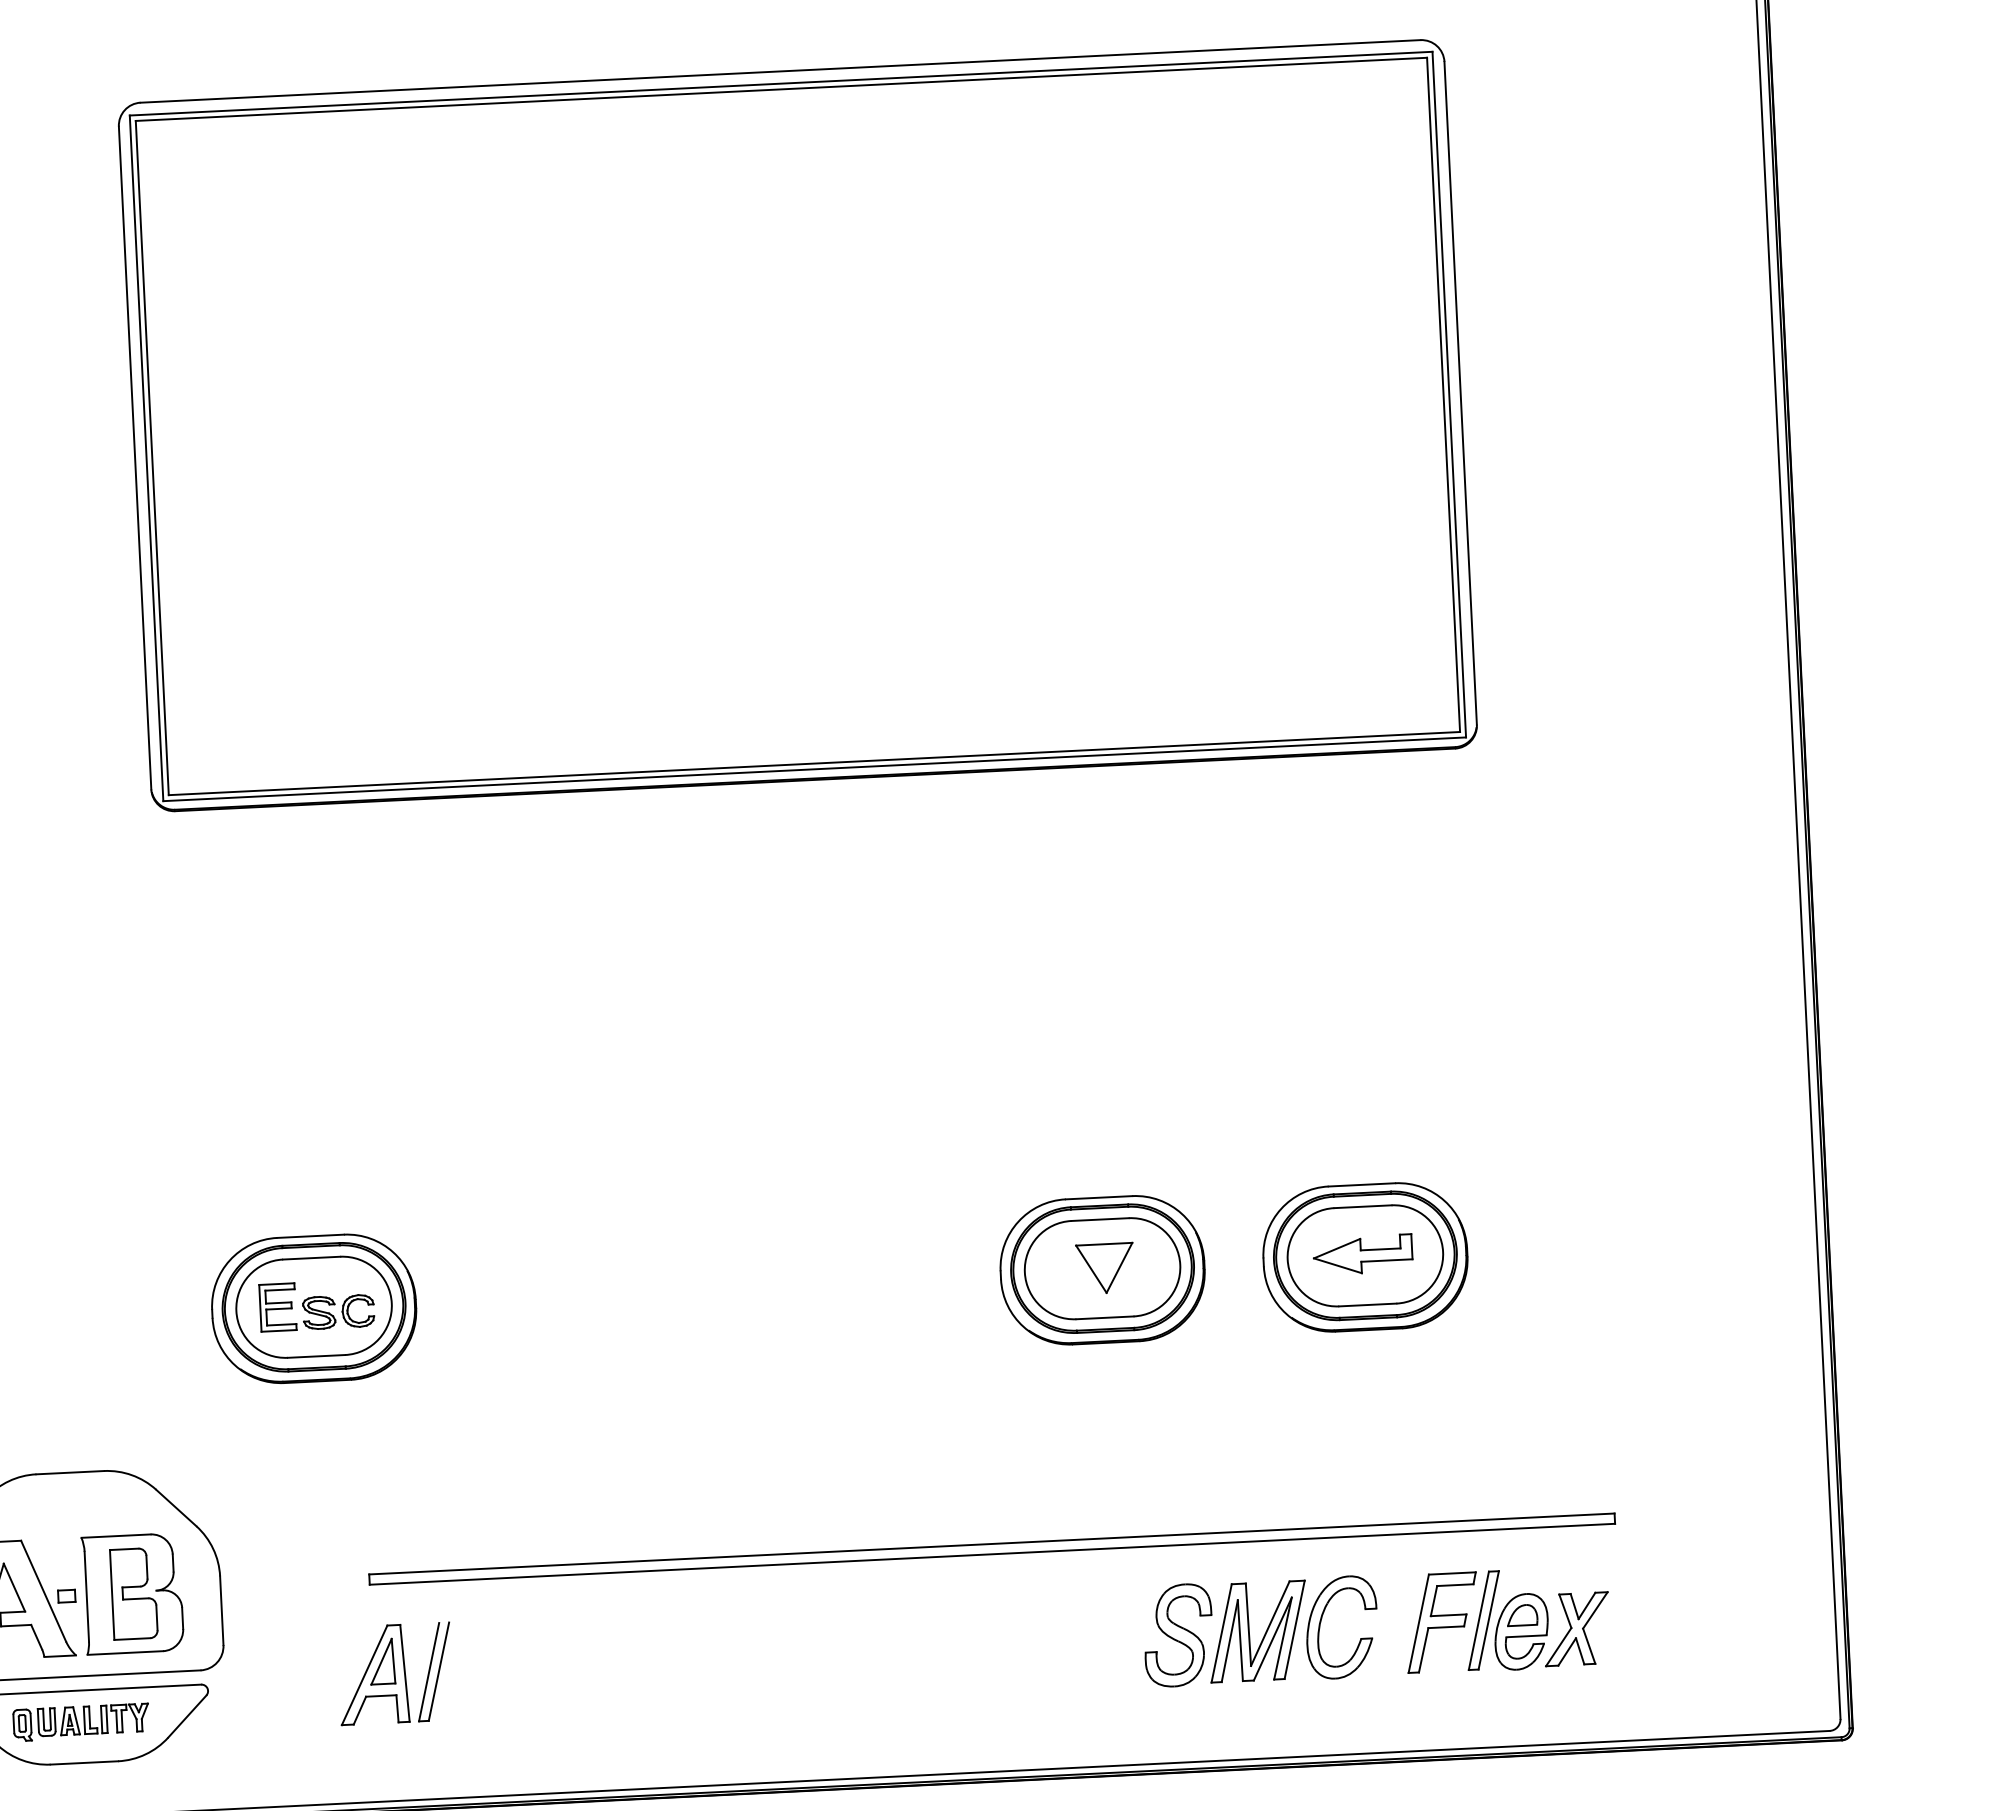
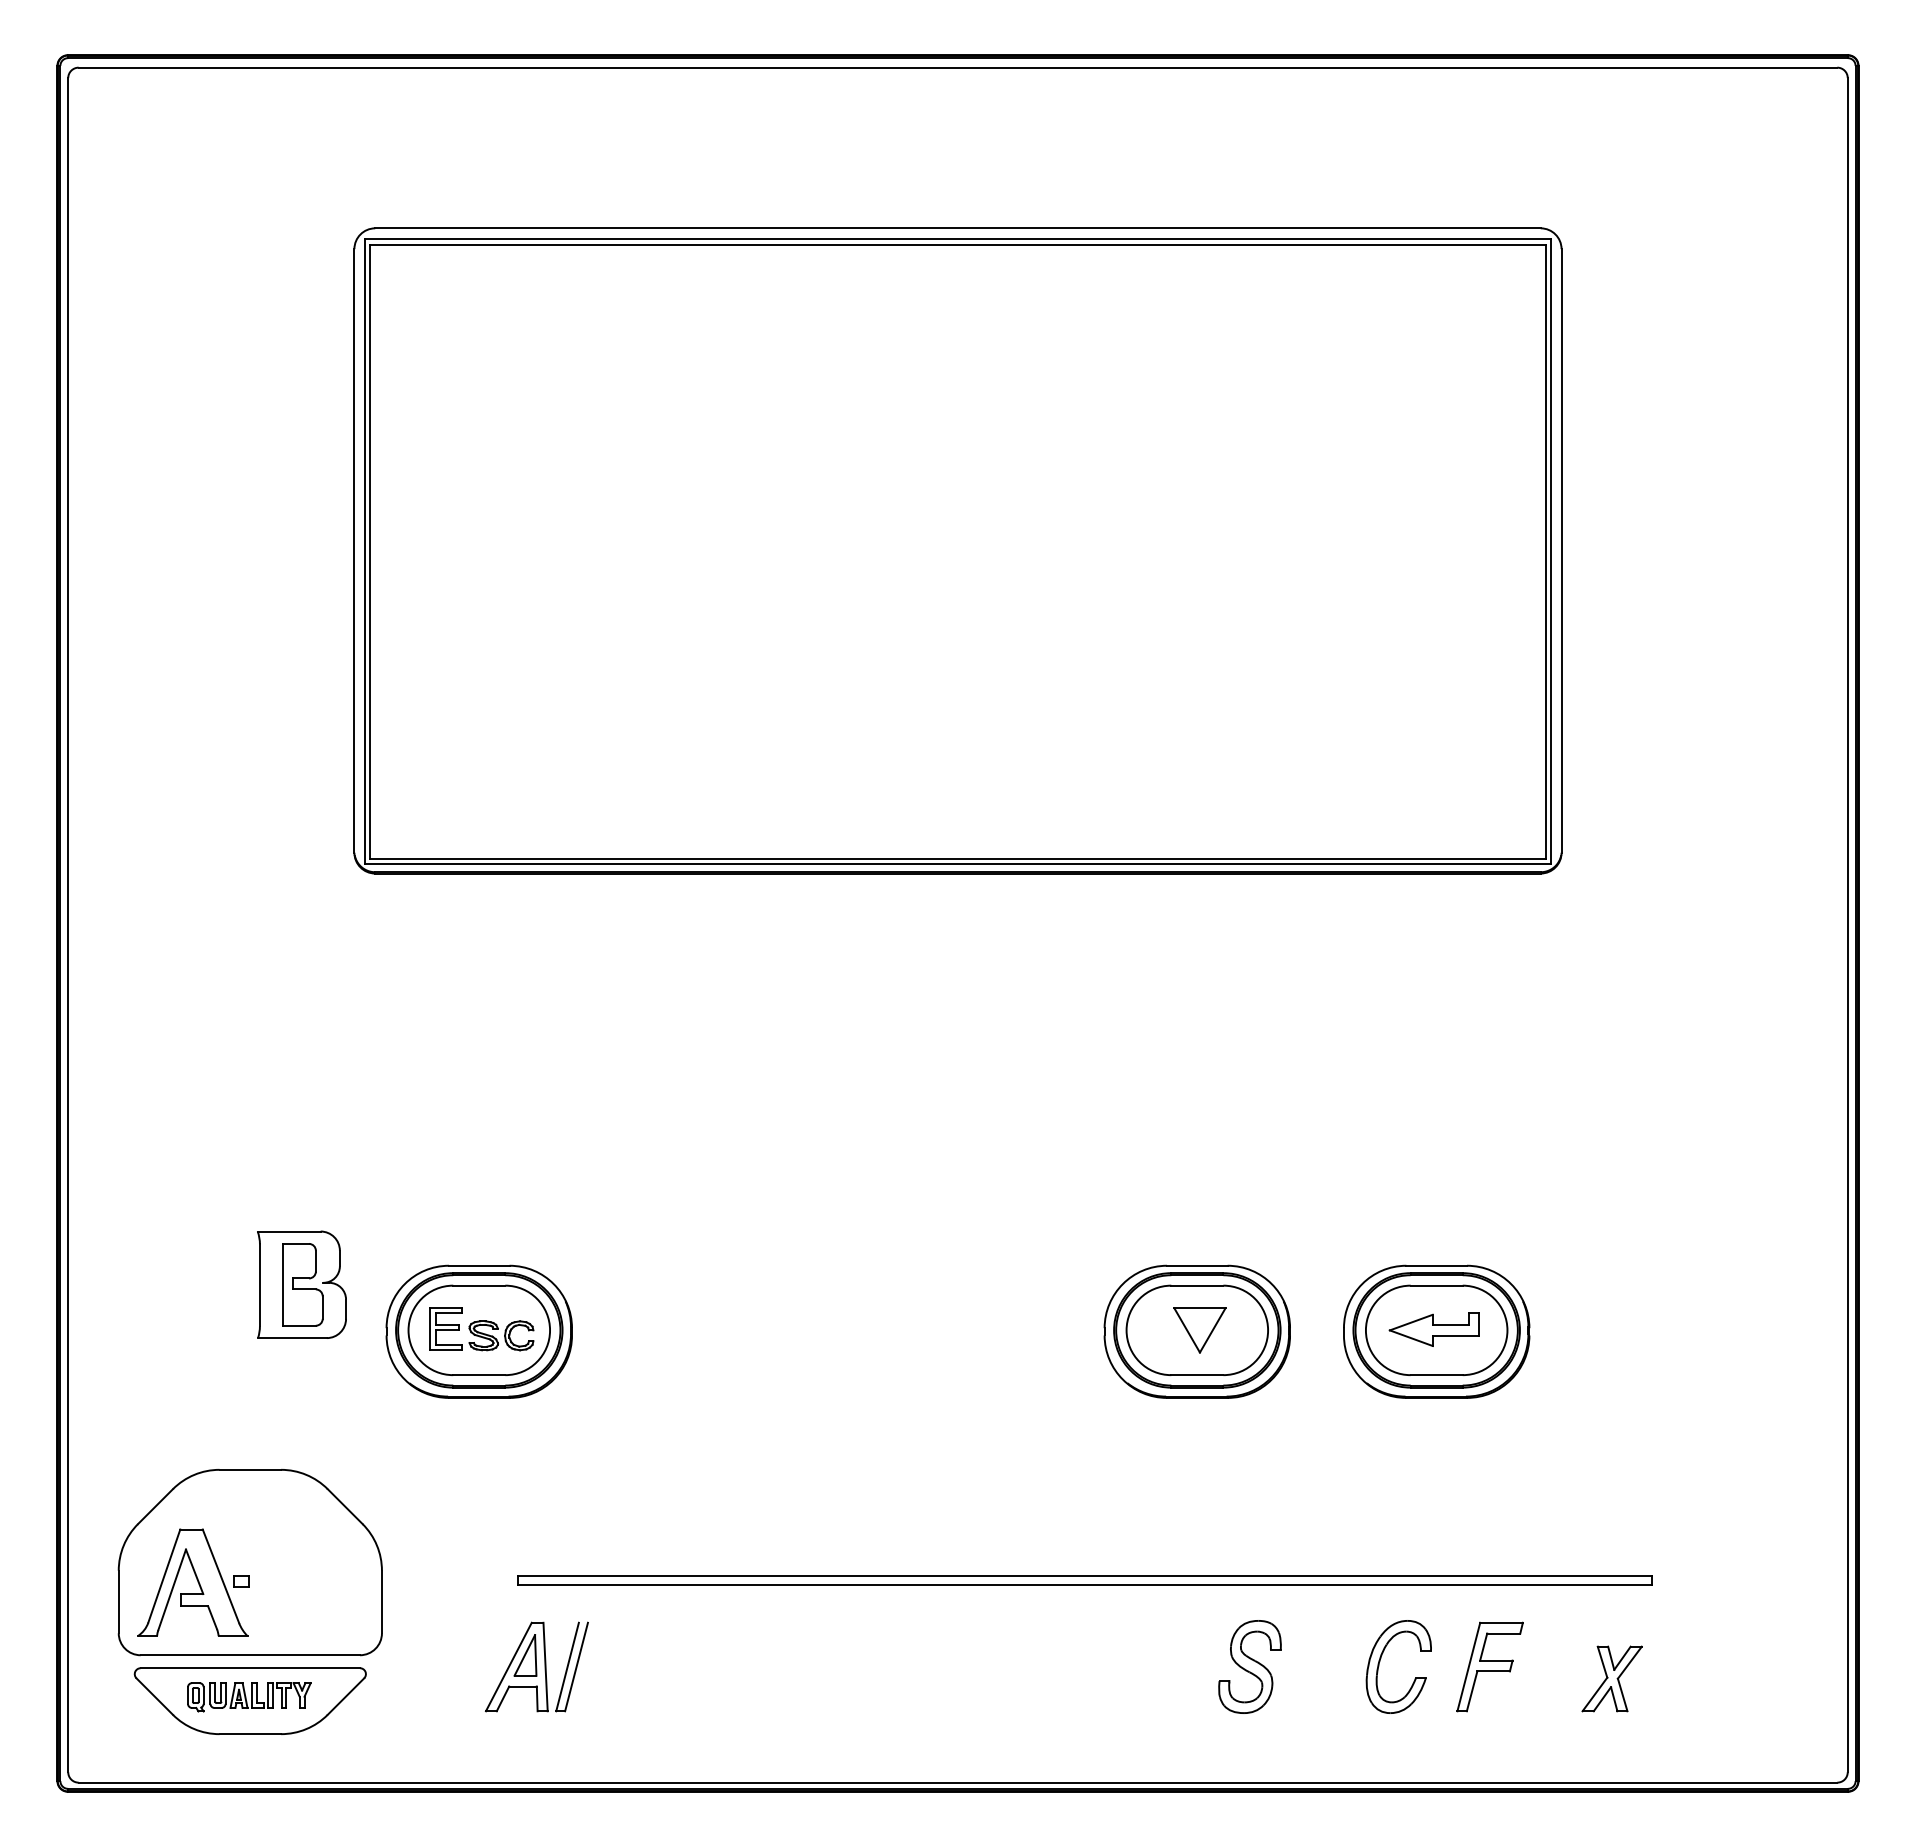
part: (132, 1593) -> (301, 1284), moved
part: (1507, 1619) -> (1549, 1667), removed
part: (1264, 1632) -> (1328, 1668), removed

